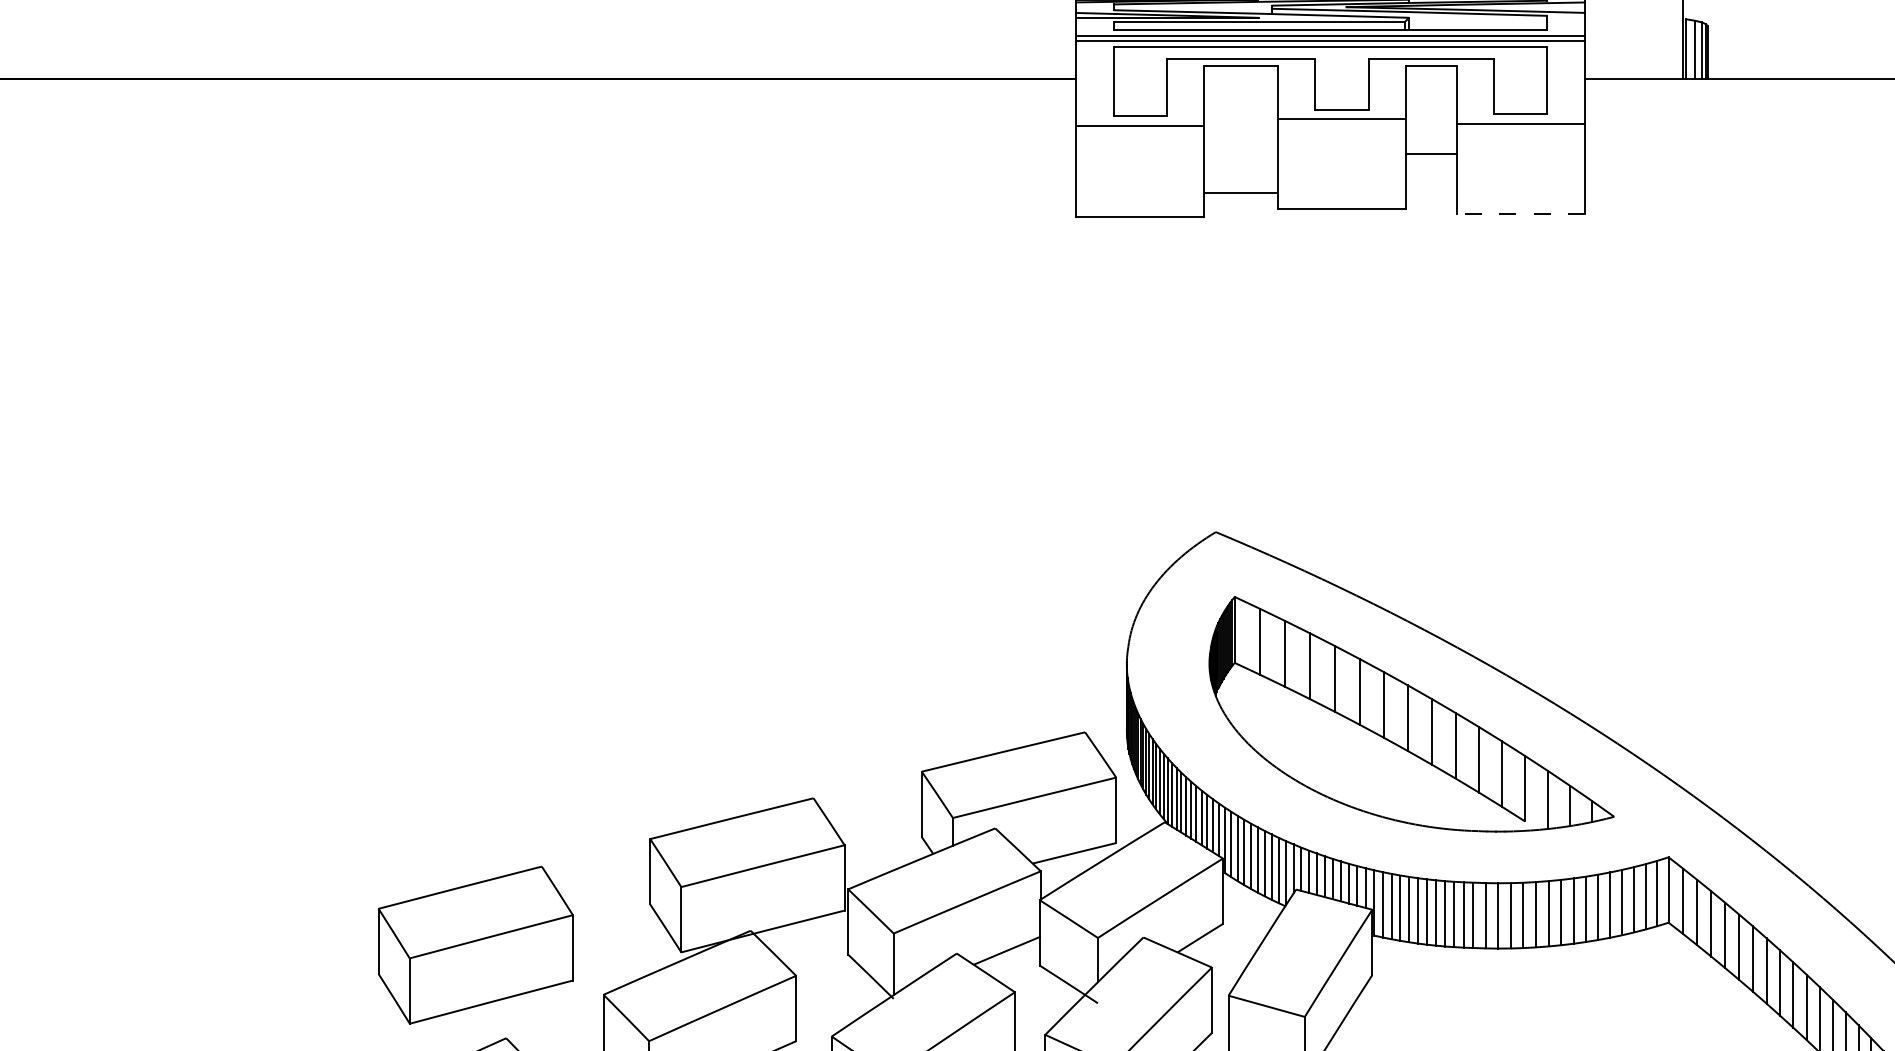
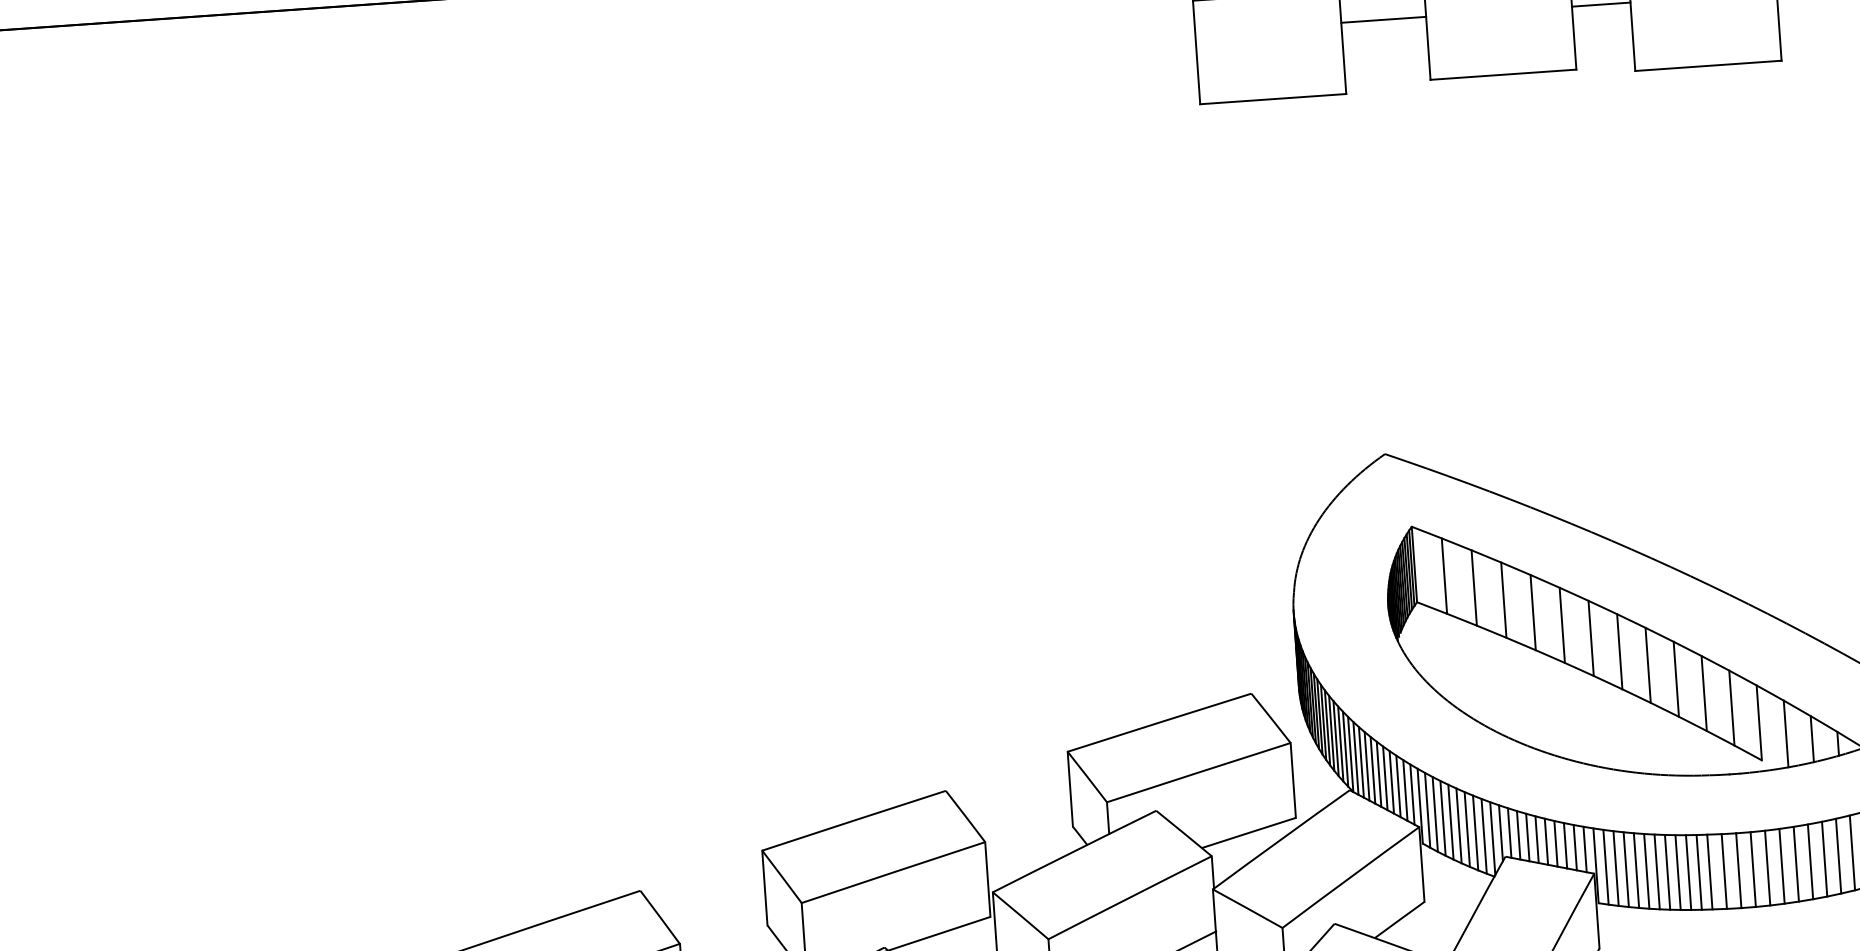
line: (1241, 193) -> (1384, 19), moved
line: (1520, 214) -> (1708, 66), dashed -> solid

